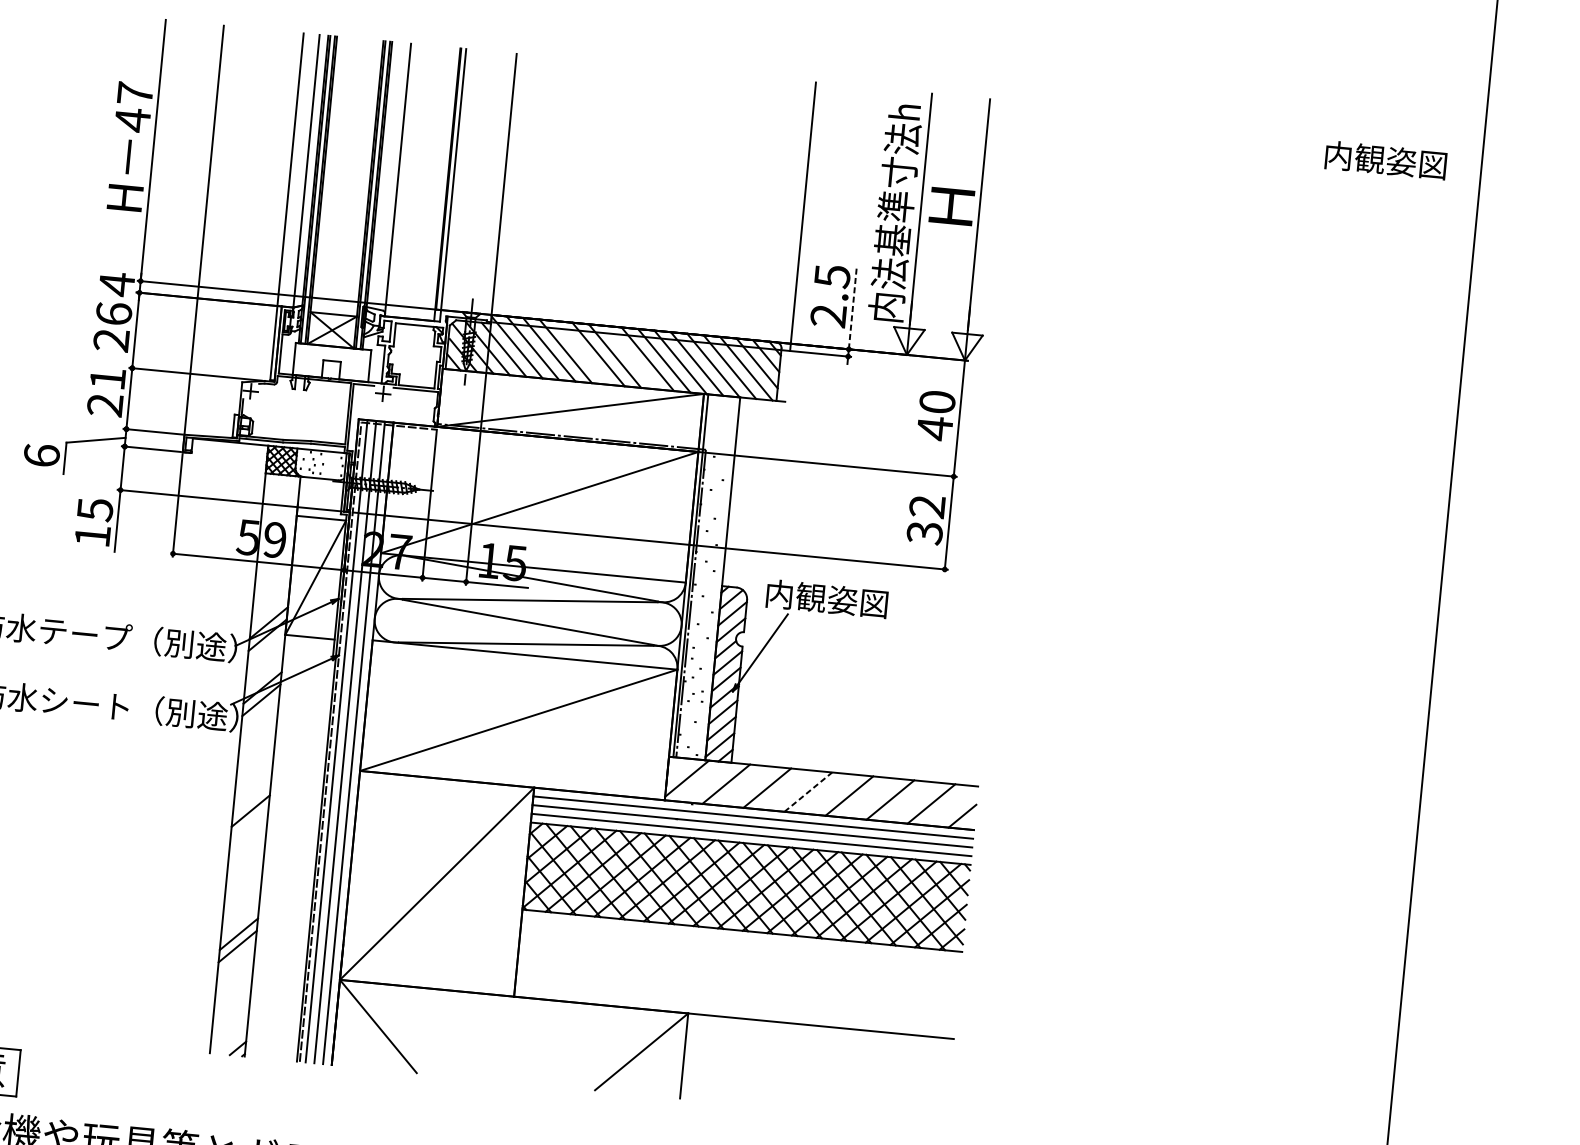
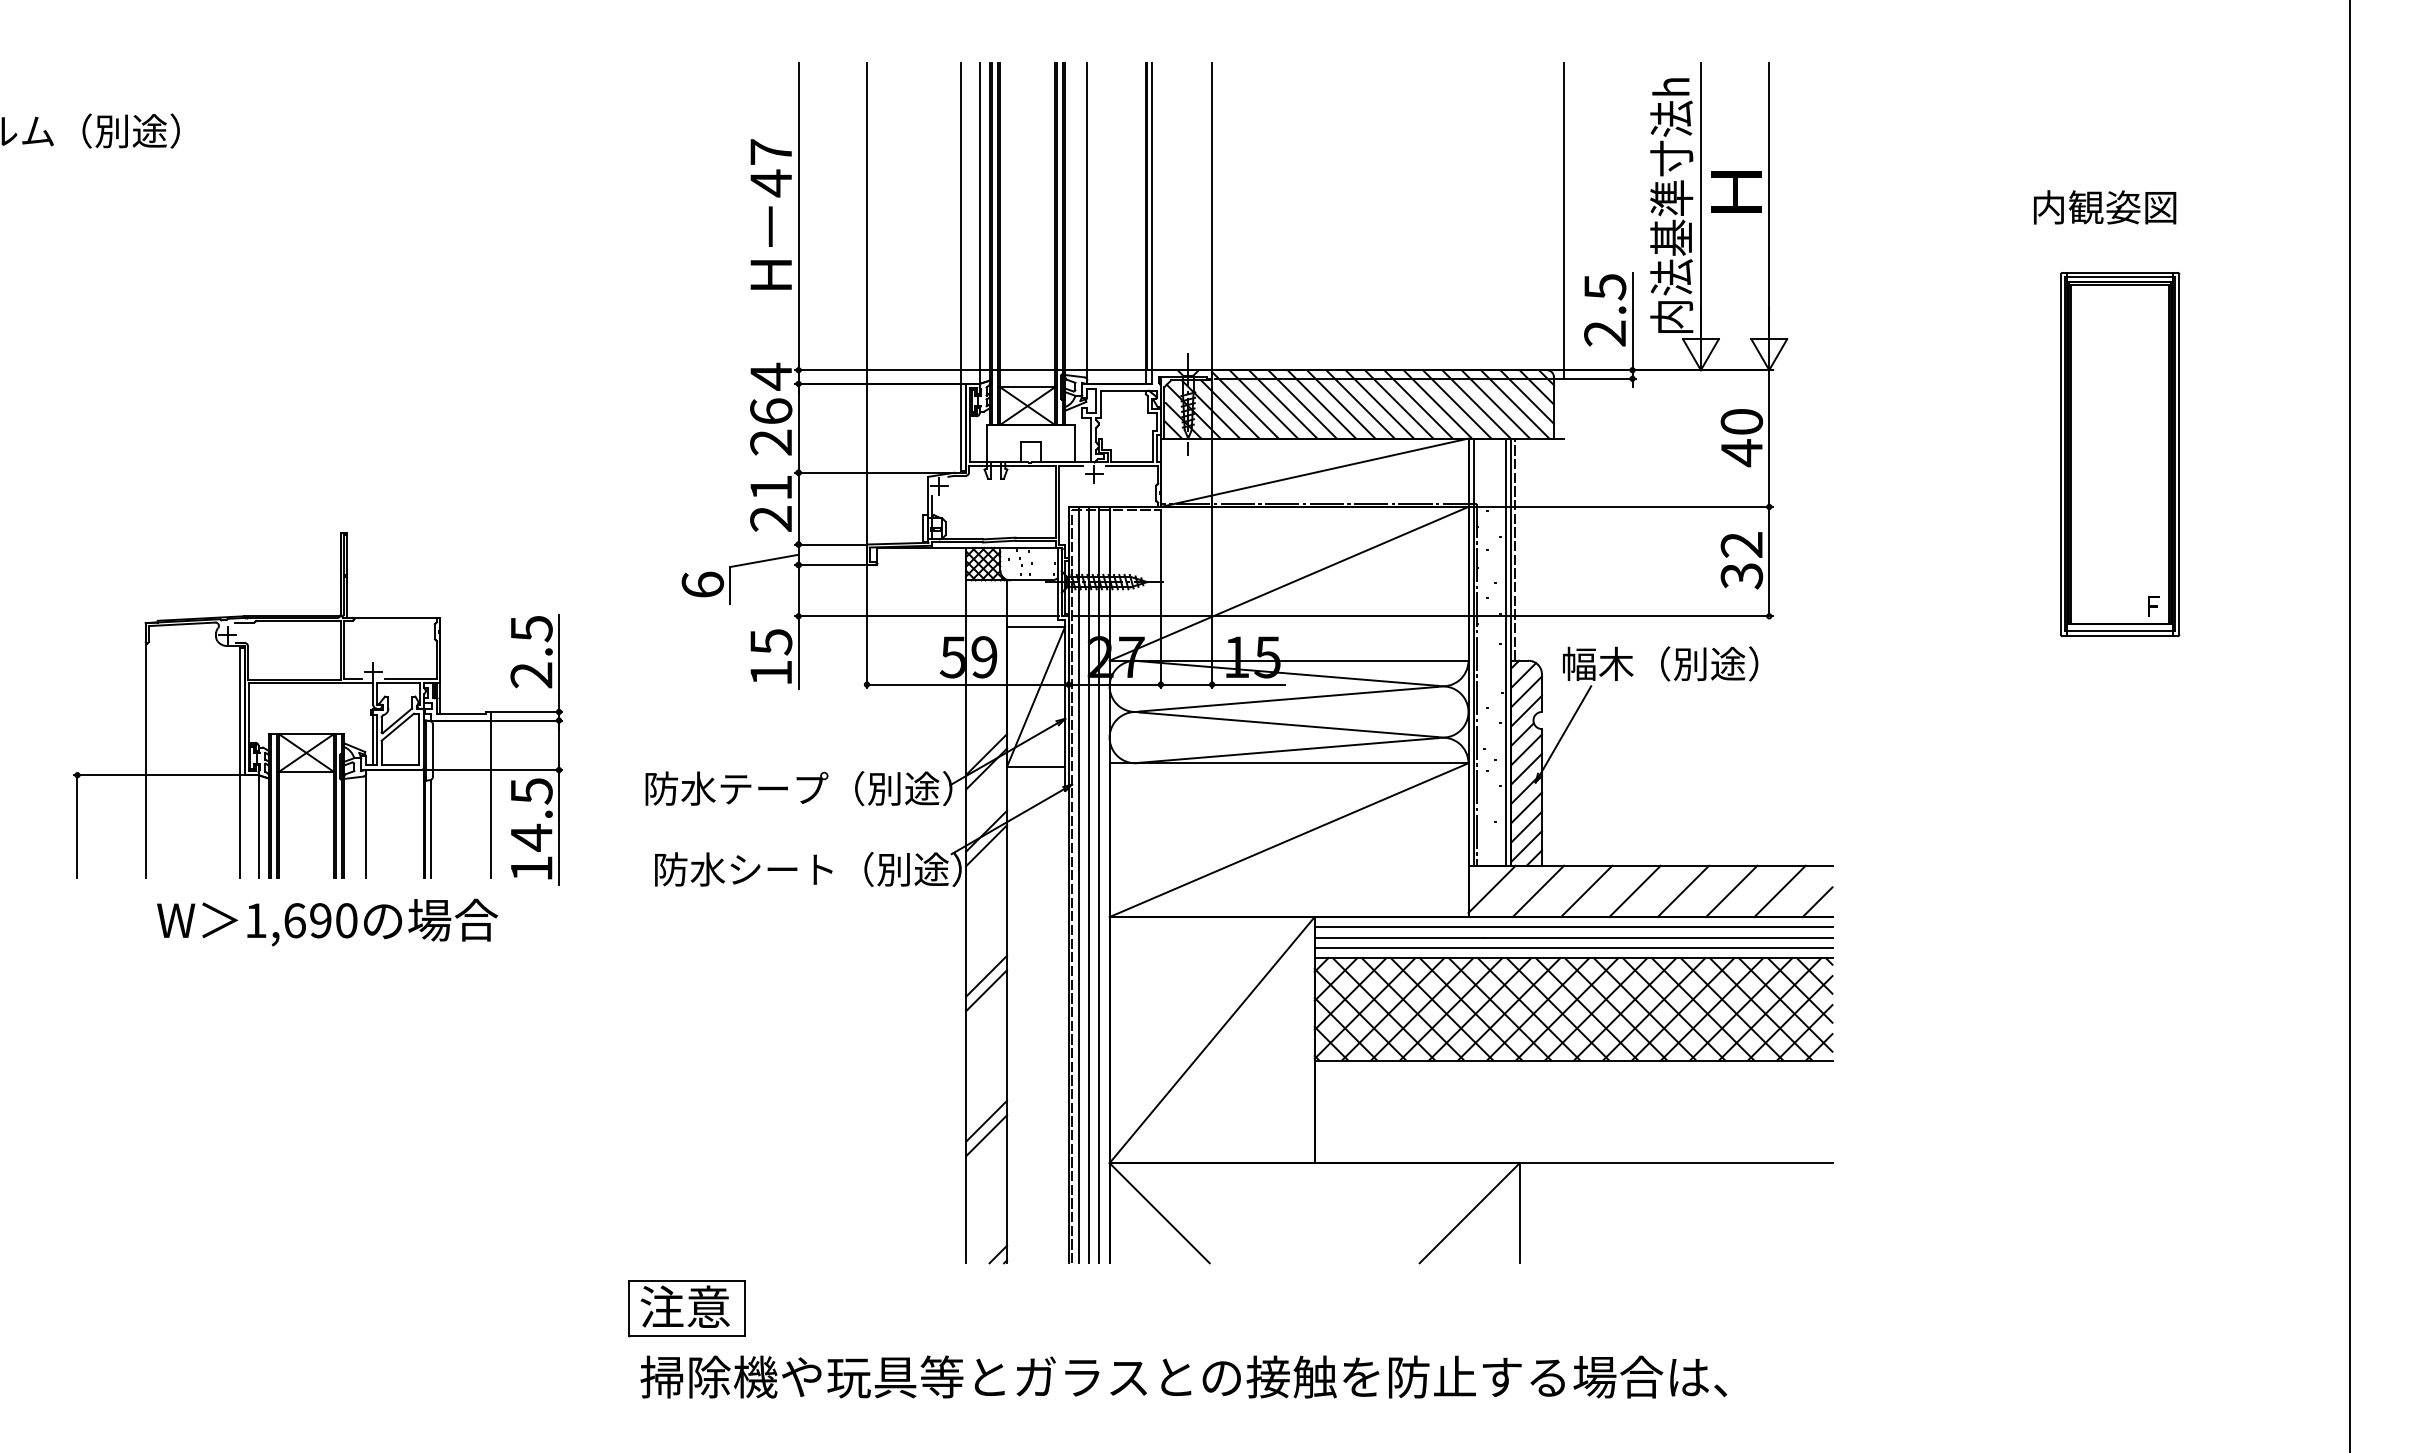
text: (1386, 160) -> (2105, 207), moved
line: (852, 307) -> (1632, 321), dashed -> solid
line: (581, 353) -> (1321, 404), added
line: (631, 357) -> (1379, 404), added
part: (1256, 460) -> (2120, 454), added
line: (733, 491) -> (1514, 549), added
line: (718, 577) -> (1506, 651), added
text: (848, 600) -> (1660, 663), 内観姿図 -> 幅木（別途）
line: (808, 792) -> (1635, 891), dashed -> solid
line: (249, 823) -> (986, 990), added

